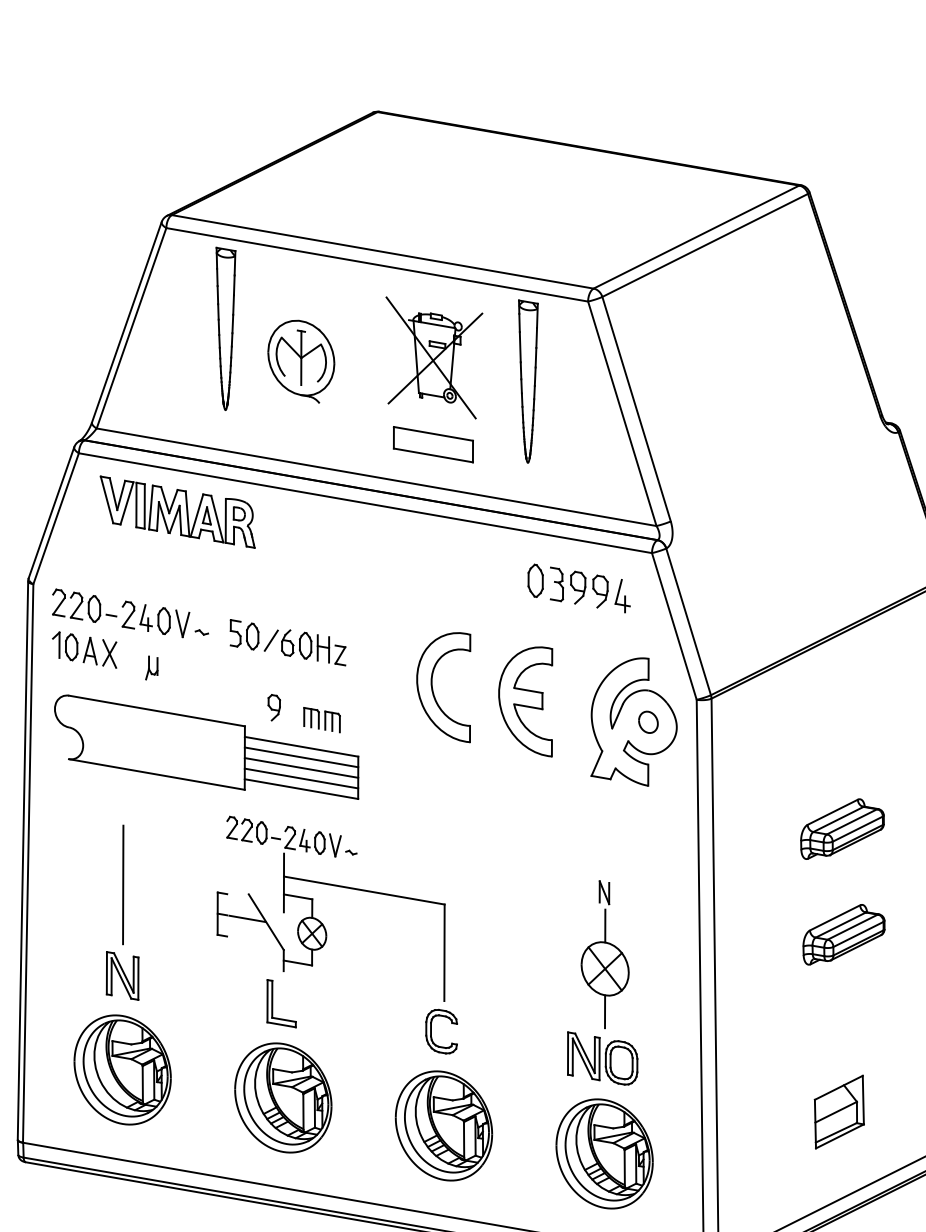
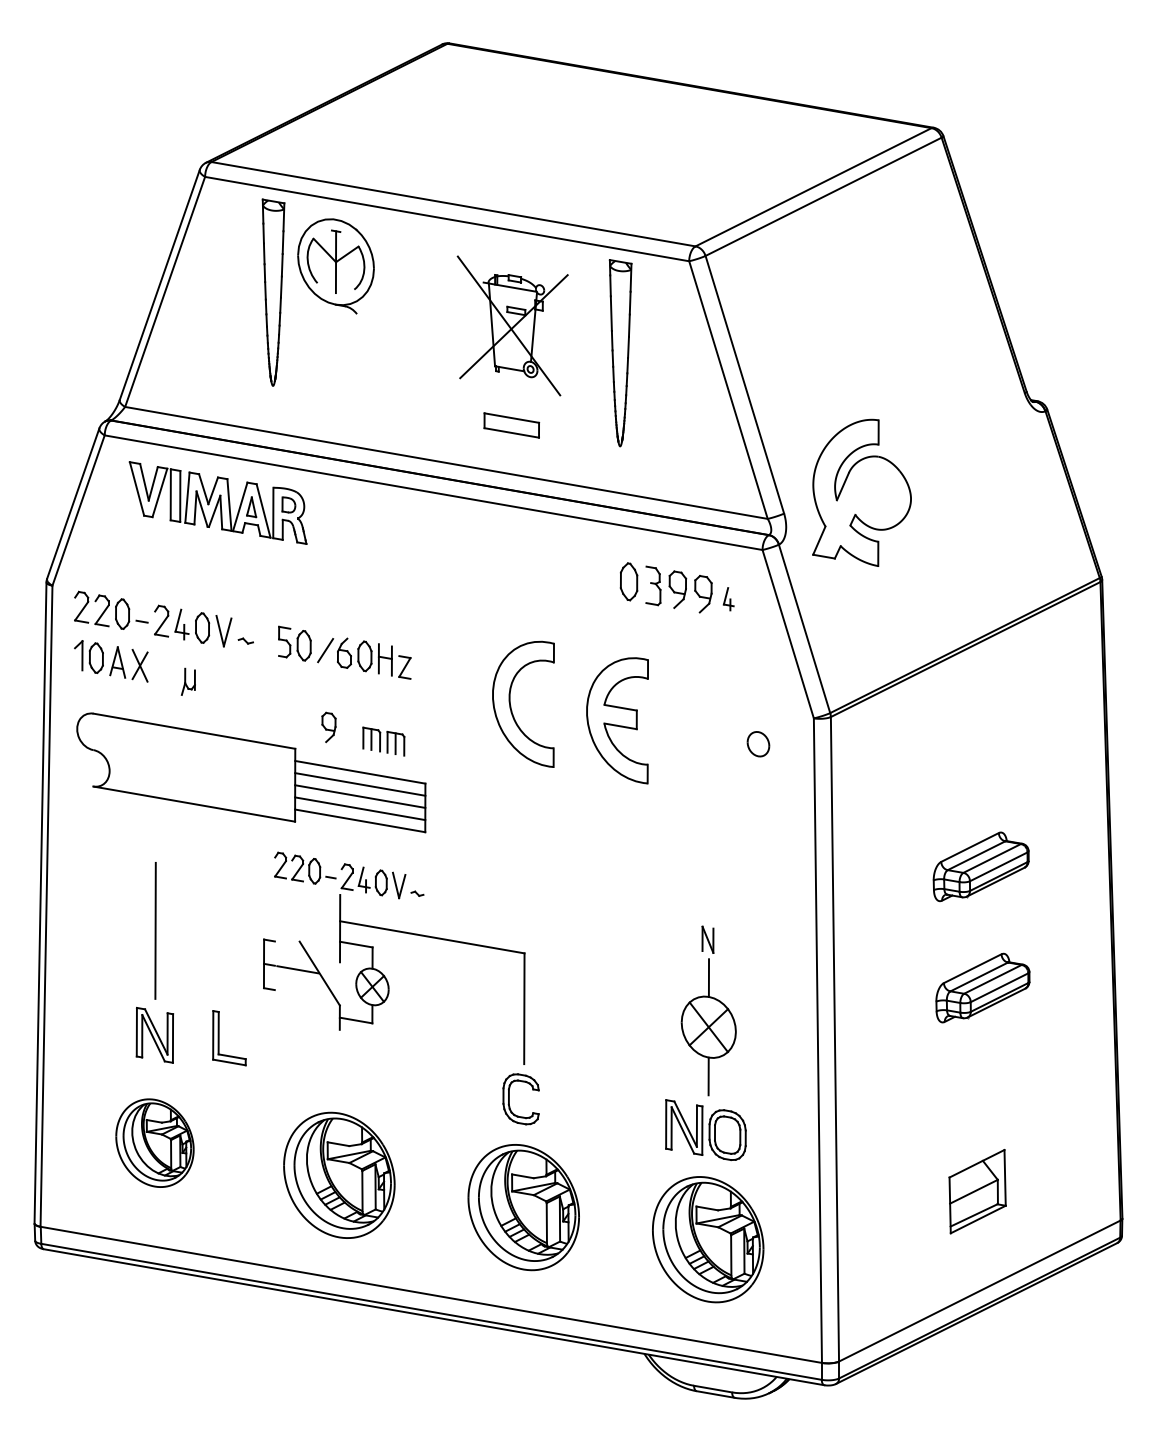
part: (300, 361) -> (335, 266), moved
part: (433, 444) -> (511, 425), size x0.6
part: (622, 595) -> (728, 598), size x0.6
part: (633, 721) -> (861, 492), moved
part: (272, 1003) -> (219, 1038), moved
part: (122, 1069) -> (154, 1142), size x0.7

